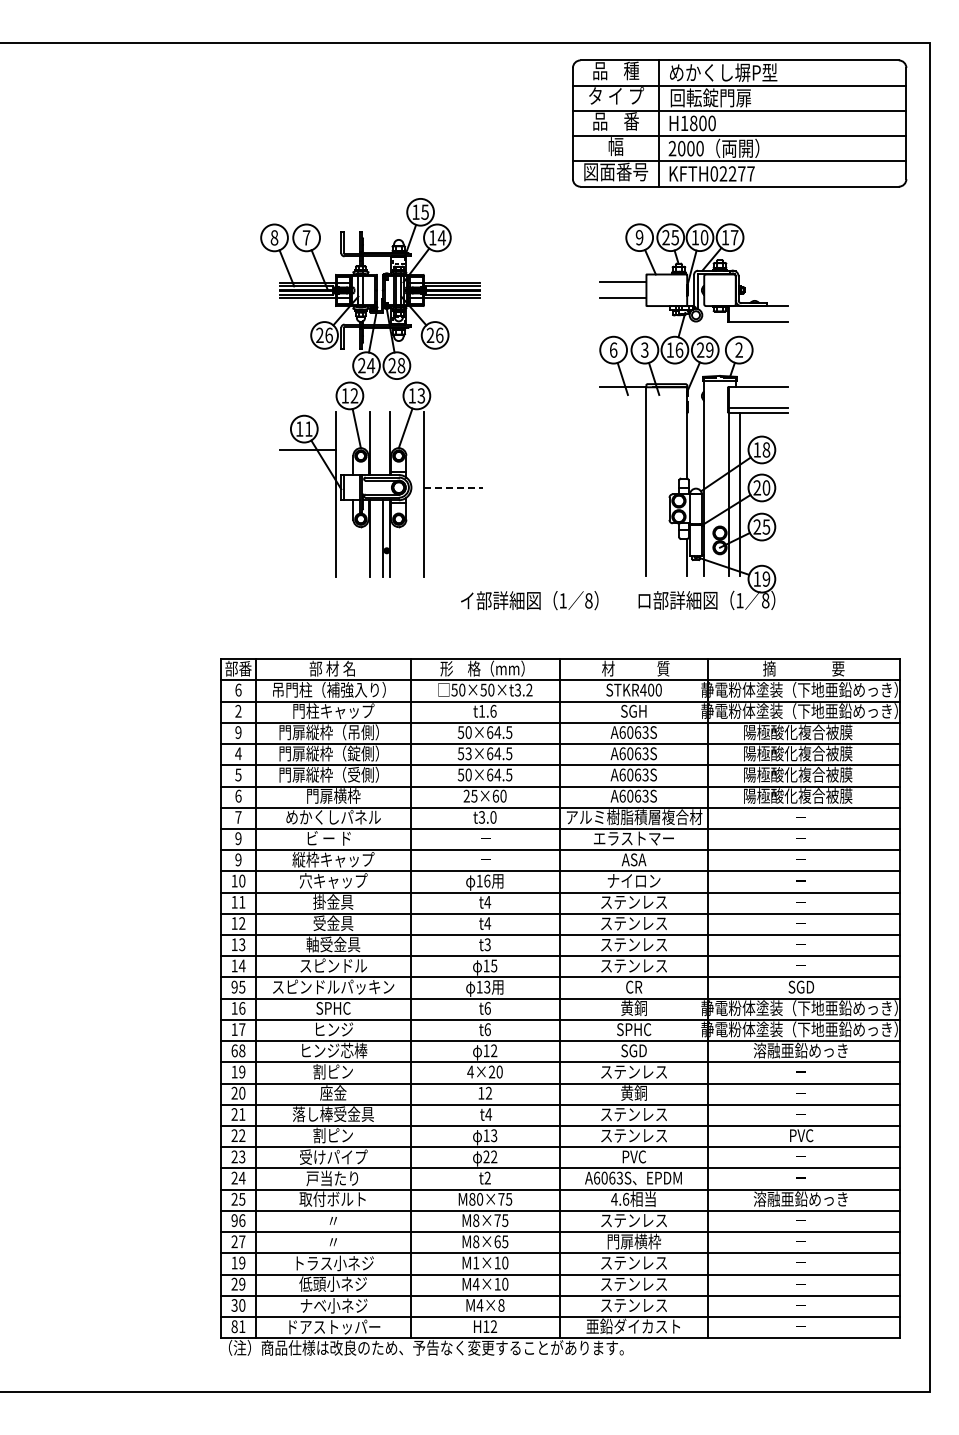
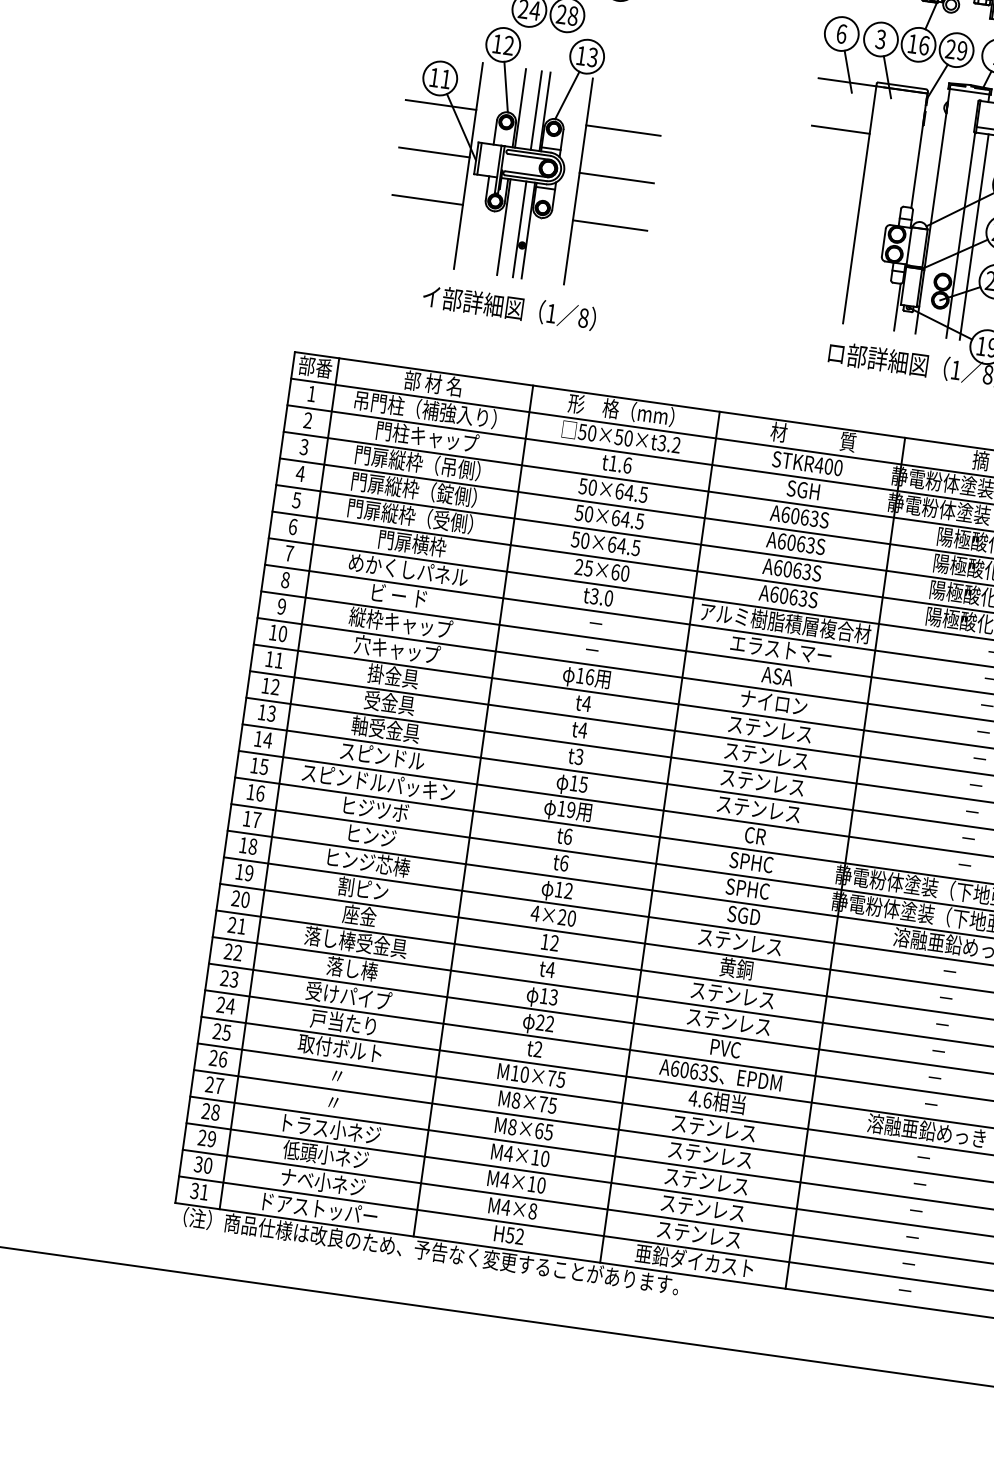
line: (623, 425) -> (840, 130), added
line: (383, 443) -> (536, 110), added
line: (453, 449) -> (623, 130), added
line: (307, 487) -> (433, 152), added
line: (453, 487) -> (616, 177), dashed -> solid
line: (307, 525) -> (427, 199), added
line: (453, 525) -> (610, 225), added
text: (529, 600) -> (509, 307), moved
text: (238, 689) -> (311, 393), 6 -> 1
text: (238, 732) -> (304, 447), 9 -> 3
text: (468, 753) -> (588, 513), 53×64.5 -> 50×64.5
text: (238, 838) -> (285, 579), 9 -> 8
text: (234, 986) -> (254, 764), 95 -> 15
text: (801, 986) -> (965, 864), SGD -> －
text: (487, 987) -> (571, 810), 13 -> 19
text: (334, 1007) -> (376, 808), SPHC -> ヒジツボ
text: (634, 1007) -> (752, 861), 黄銅 -> SPHC
text: (234, 1050) -> (243, 844), 68 -> 18
text: (333, 1135) -> (352, 968), 割ピン -> 落し棒
text: (801, 1135) -> (938, 1051), PVC -> －
text: (472, 1198) -> (515, 1072), M80×75 -> M10×75
text: (234, 1221) -> (213, 1059), 96 -> 26
text: (633, 1241) -> (709, 1154), 門扉横枠 -> ステンレス
text: (238, 1262) -> (210, 1111), 19 -> 28
text: (475, 1262) -> (508, 1153), M1×10 -> M4×10
text: (234, 1326) -> (194, 1190), 81 -> 31
text: (486, 1326) -> (510, 1235), H12 -> H52

